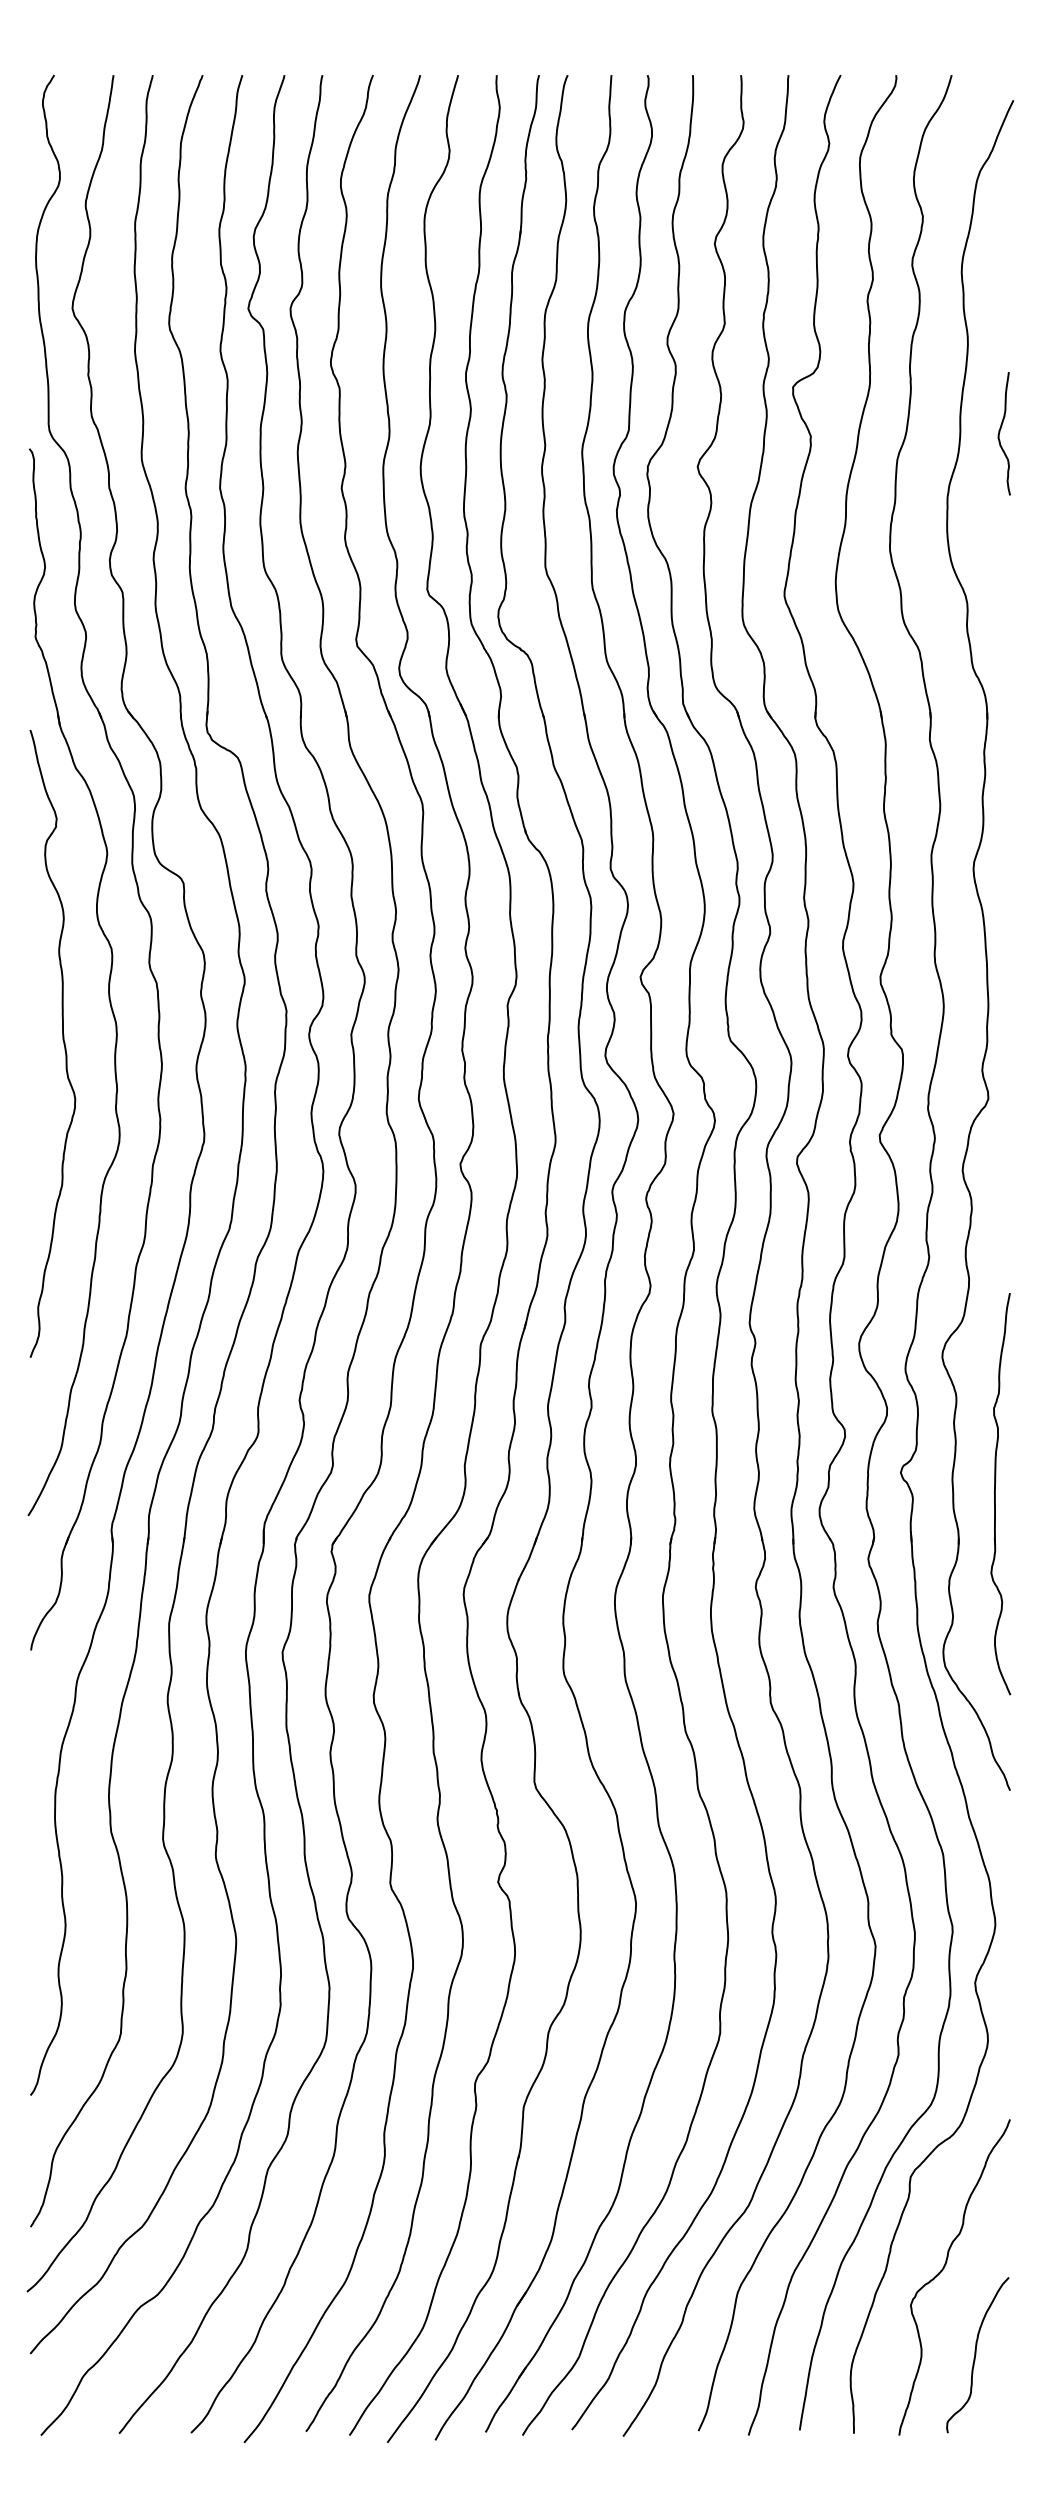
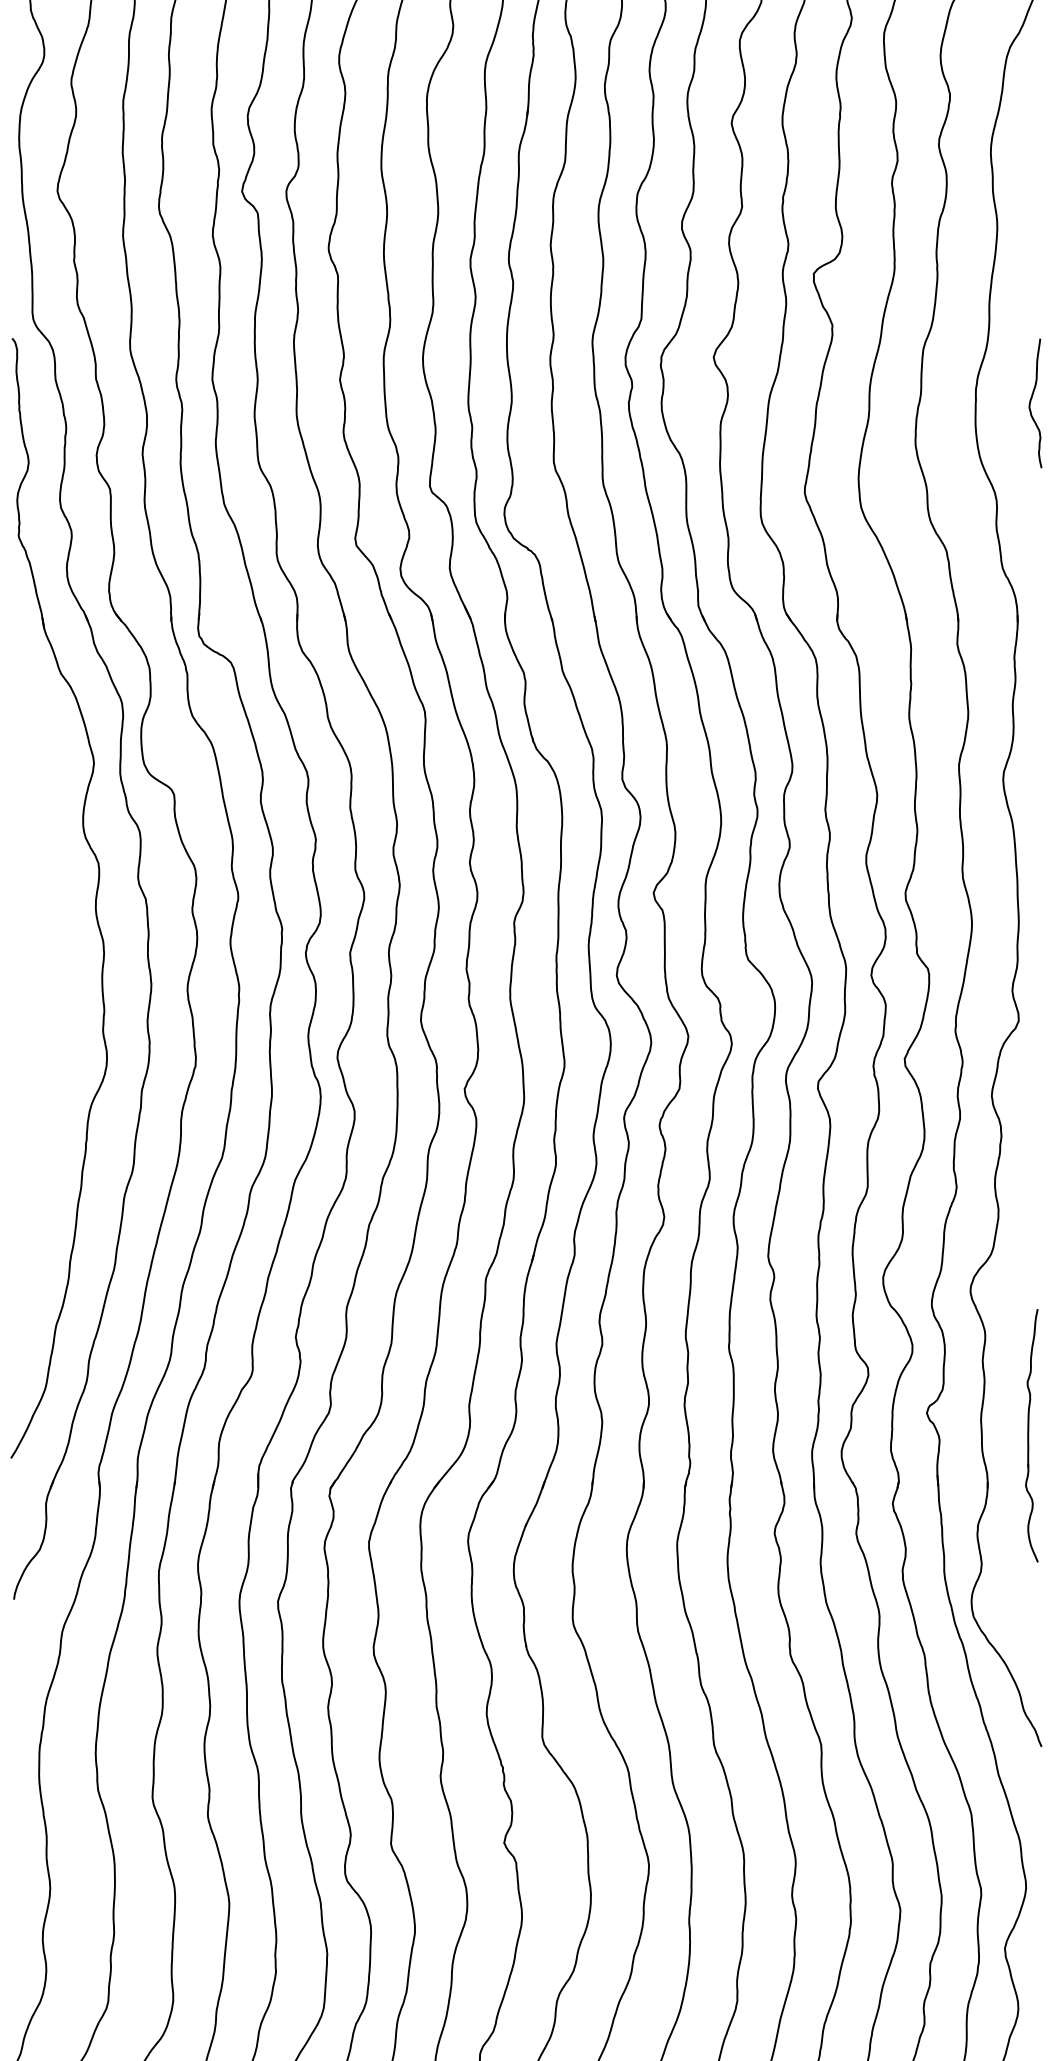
curve: (1000, 432) -> (1031, 402), moved
curve: (62, 1040) -> (46, 959), removed
part: (1000, 1494) -> (1031, 1435), size x0.6

